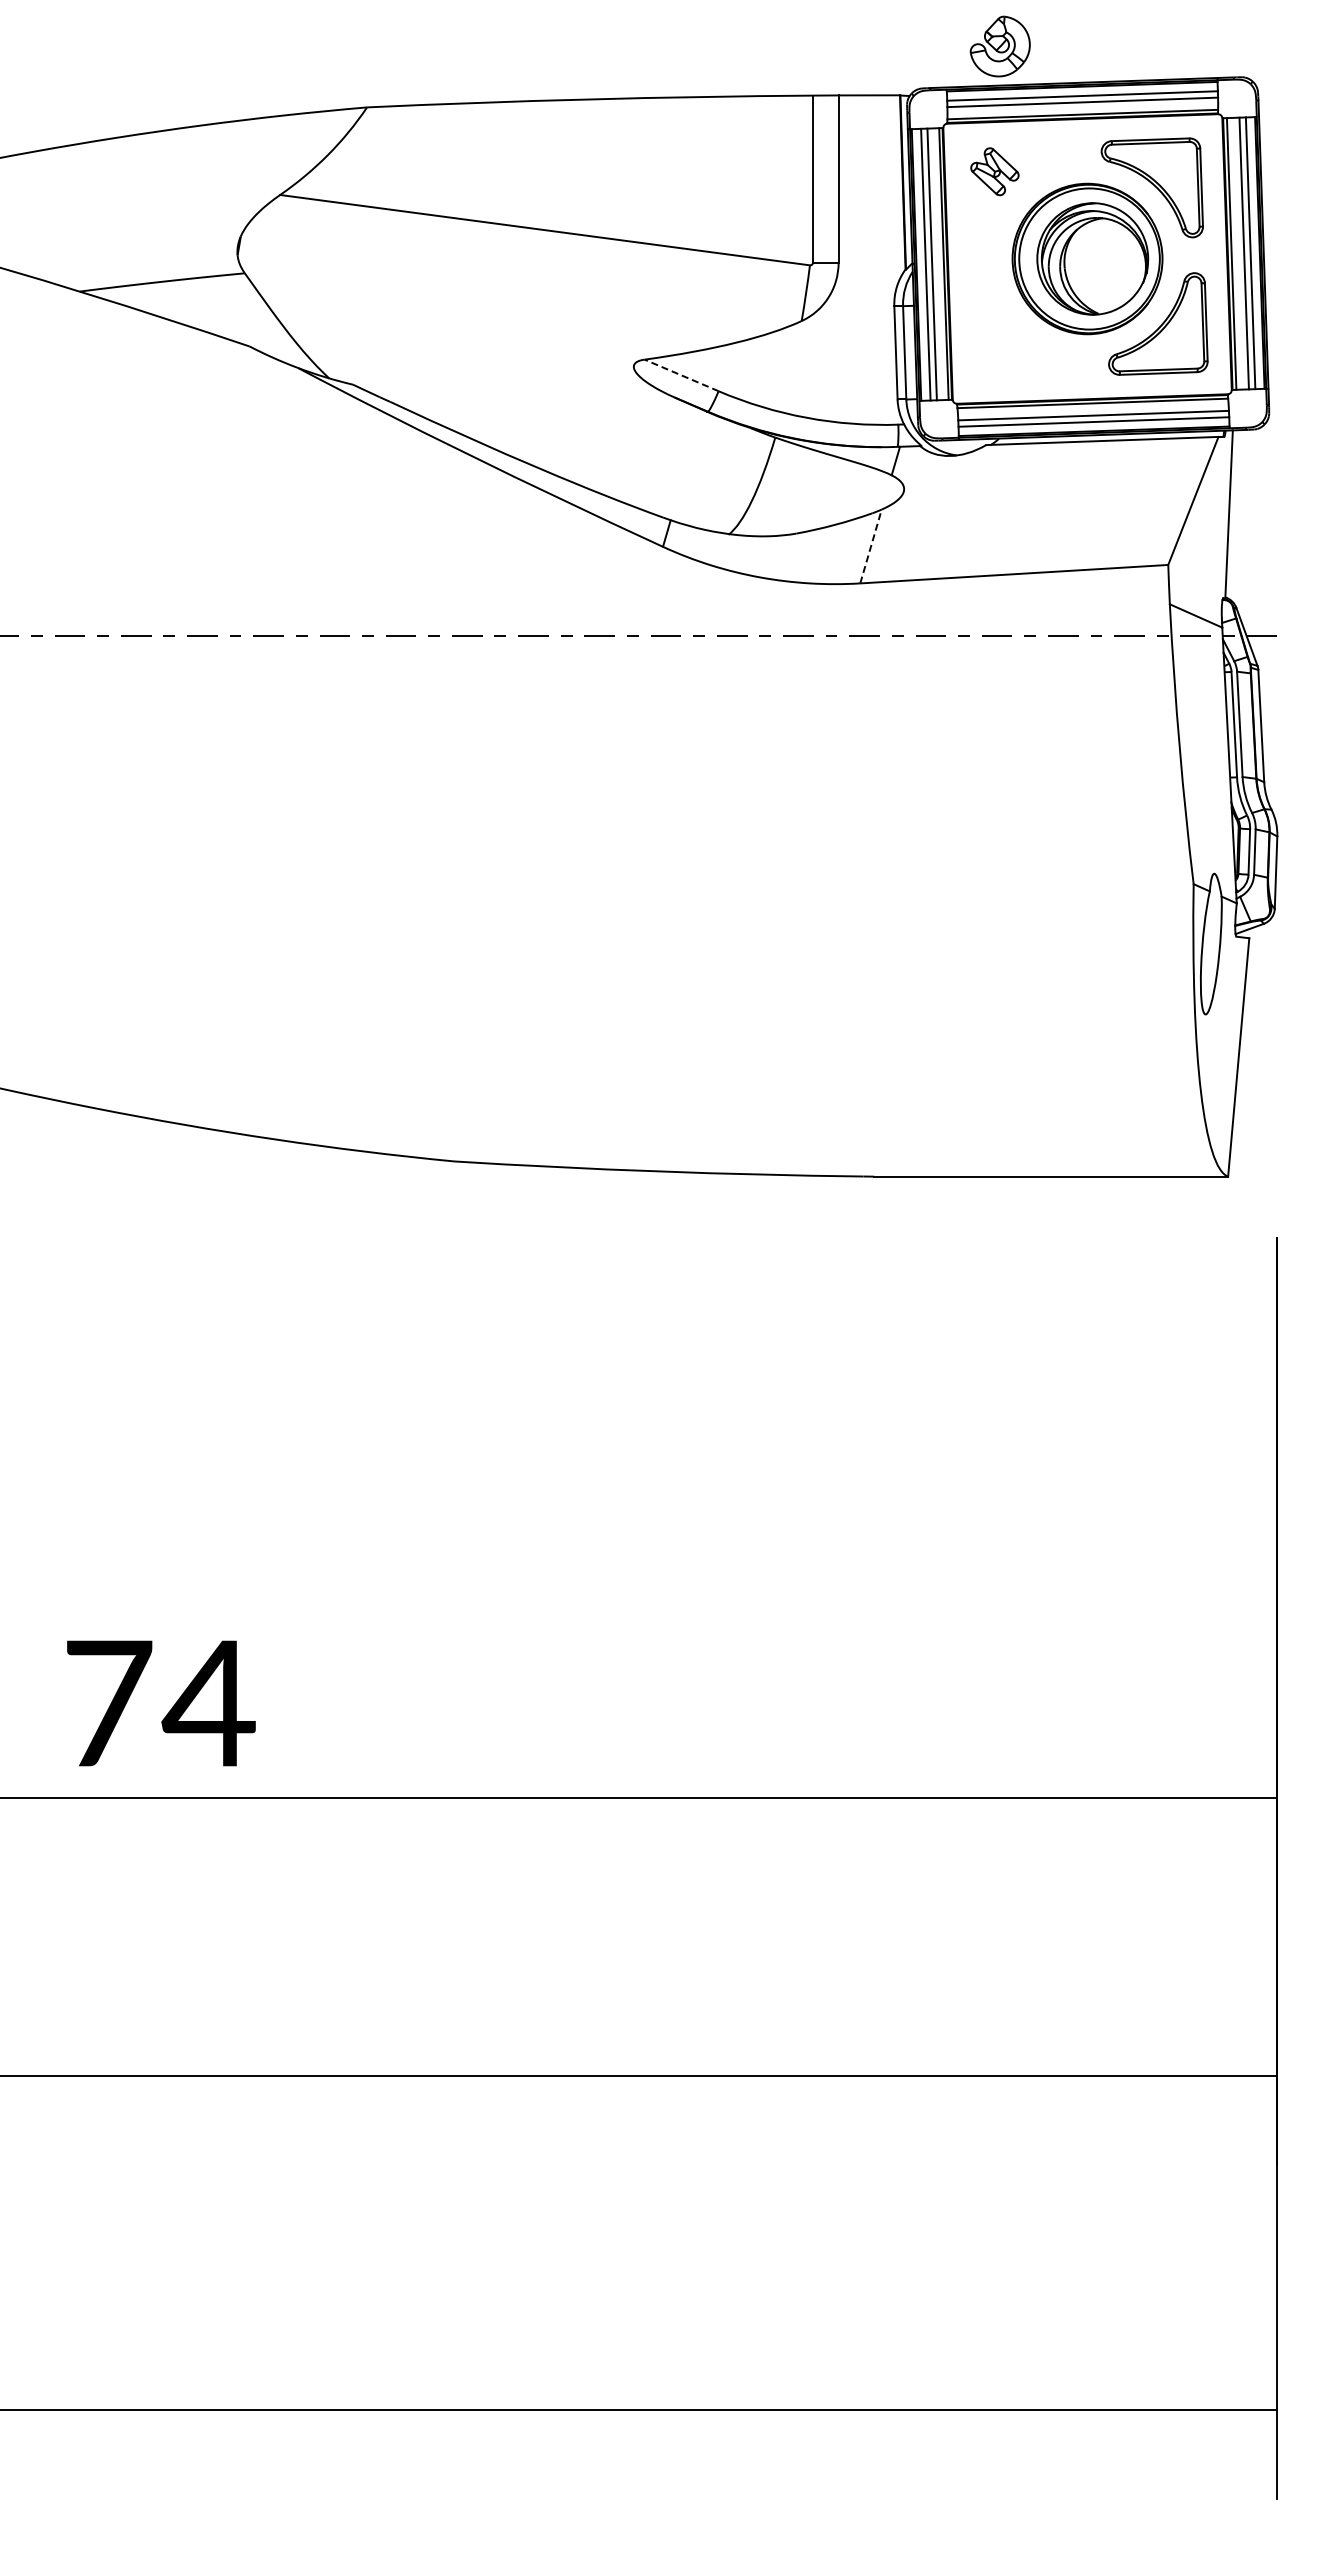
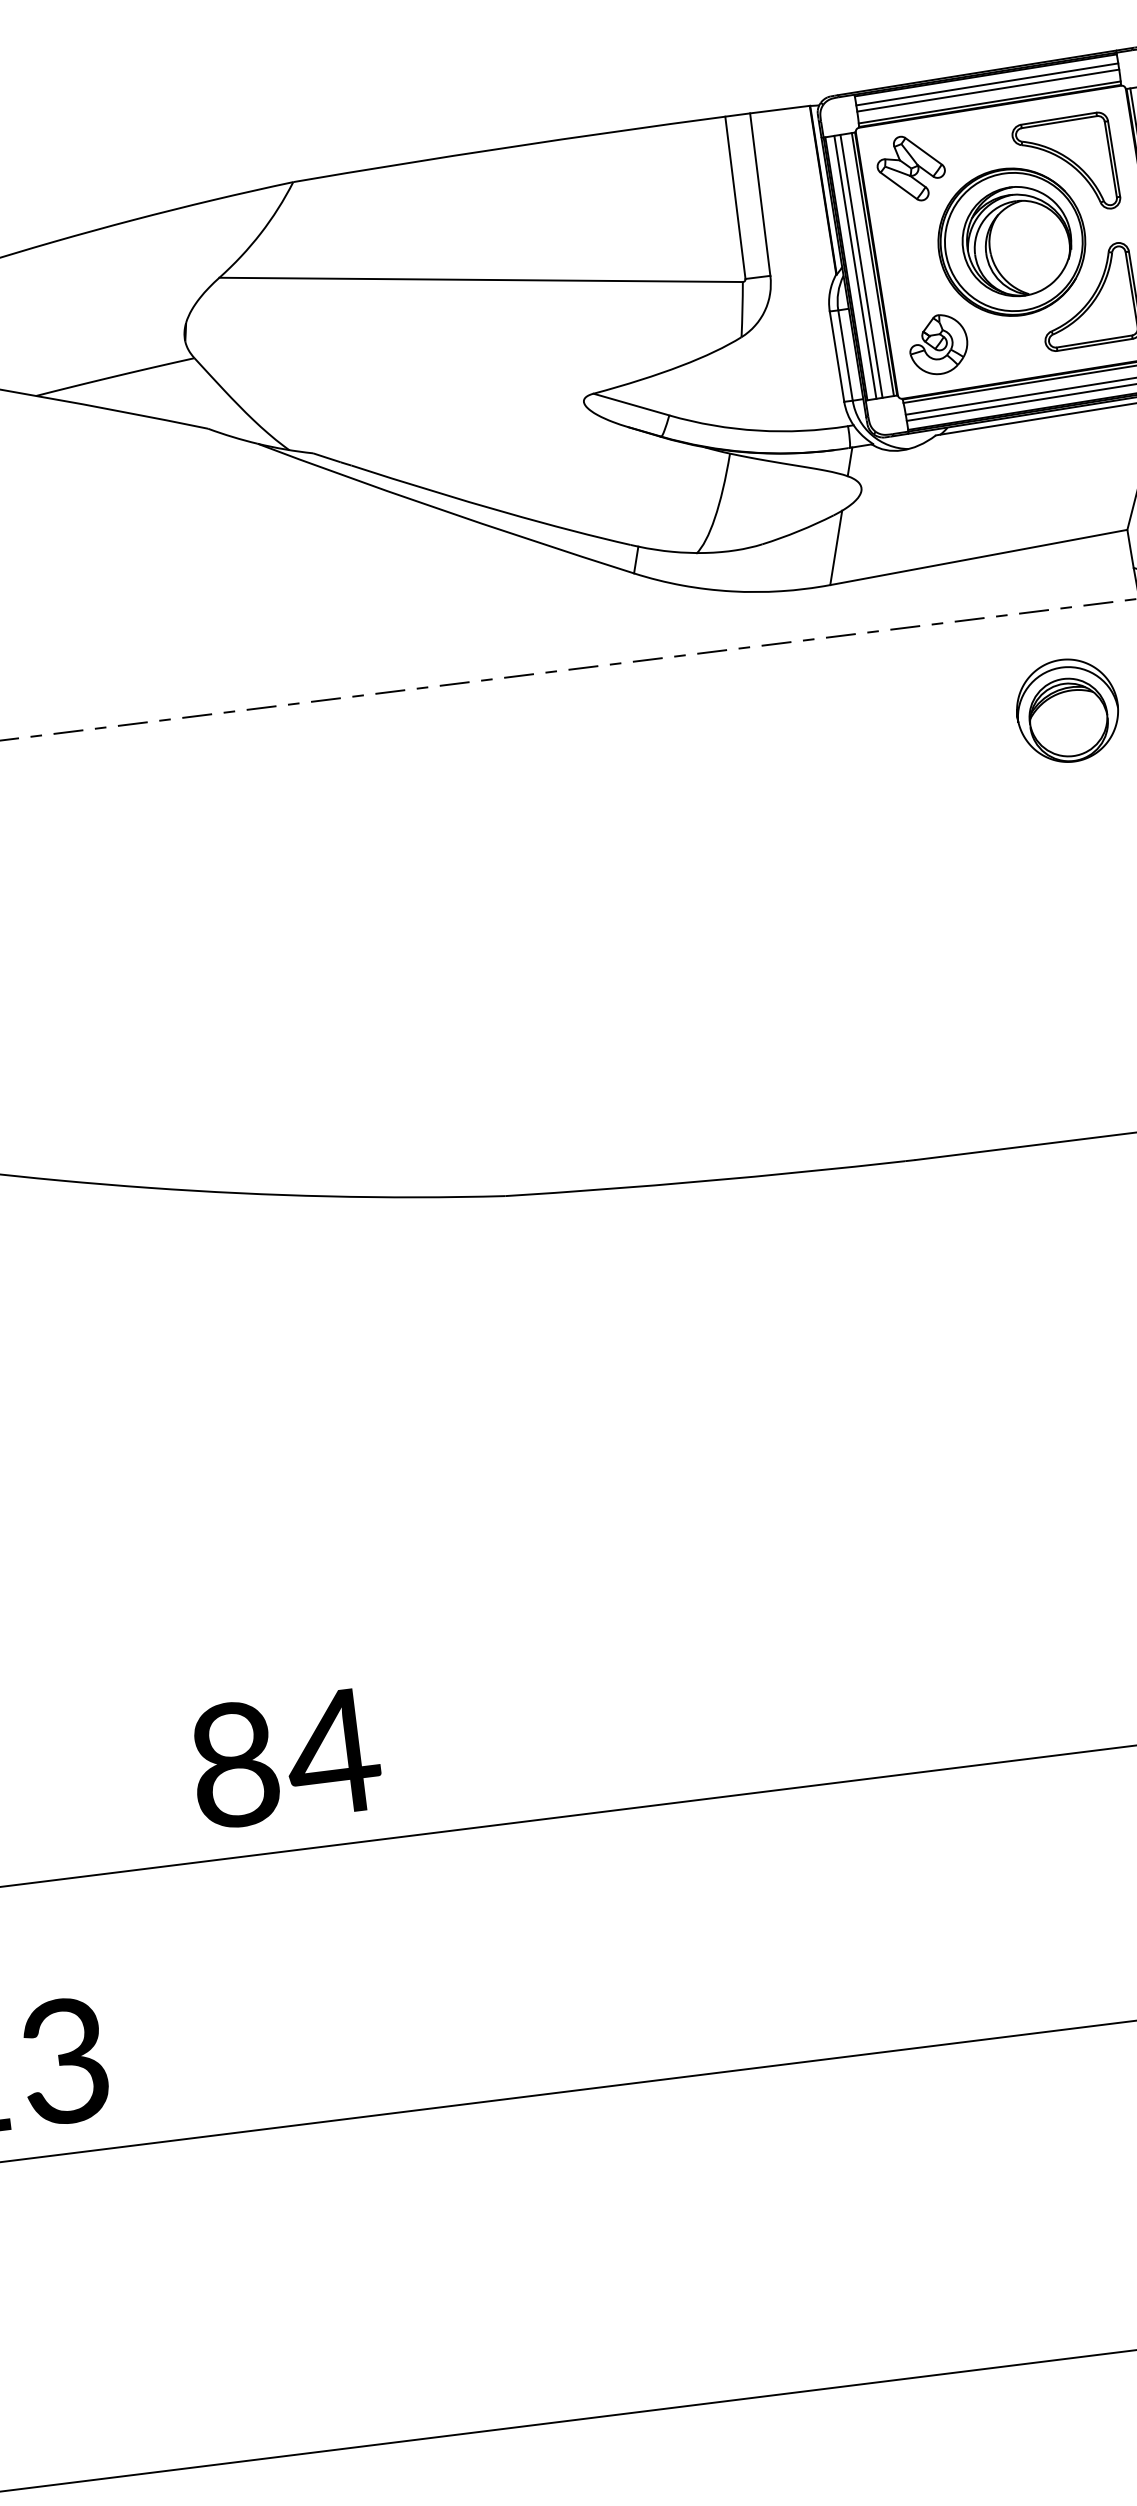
part: (999, 46) -> (937, 344), moved
part: (994, 171) -> (910, 168), size x1.43
line: (681, 375) -> (631, 404), dashed -> solid
line: (871, 546) -> (836, 547), dashed -> solid
part: (1084, 740) -> (1067, 710), added
text: (109, 1703) -> (236, 1764), 74 -> 84

